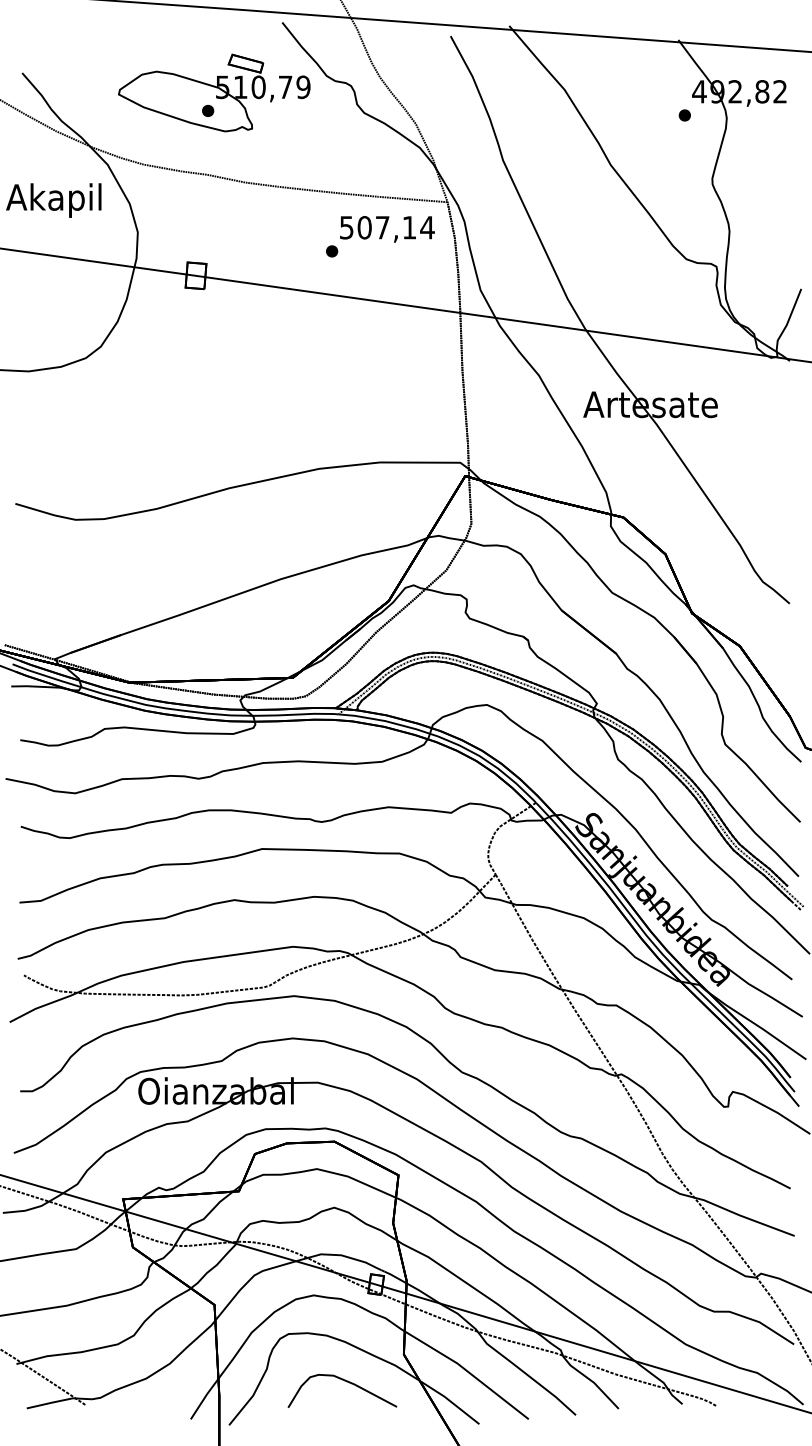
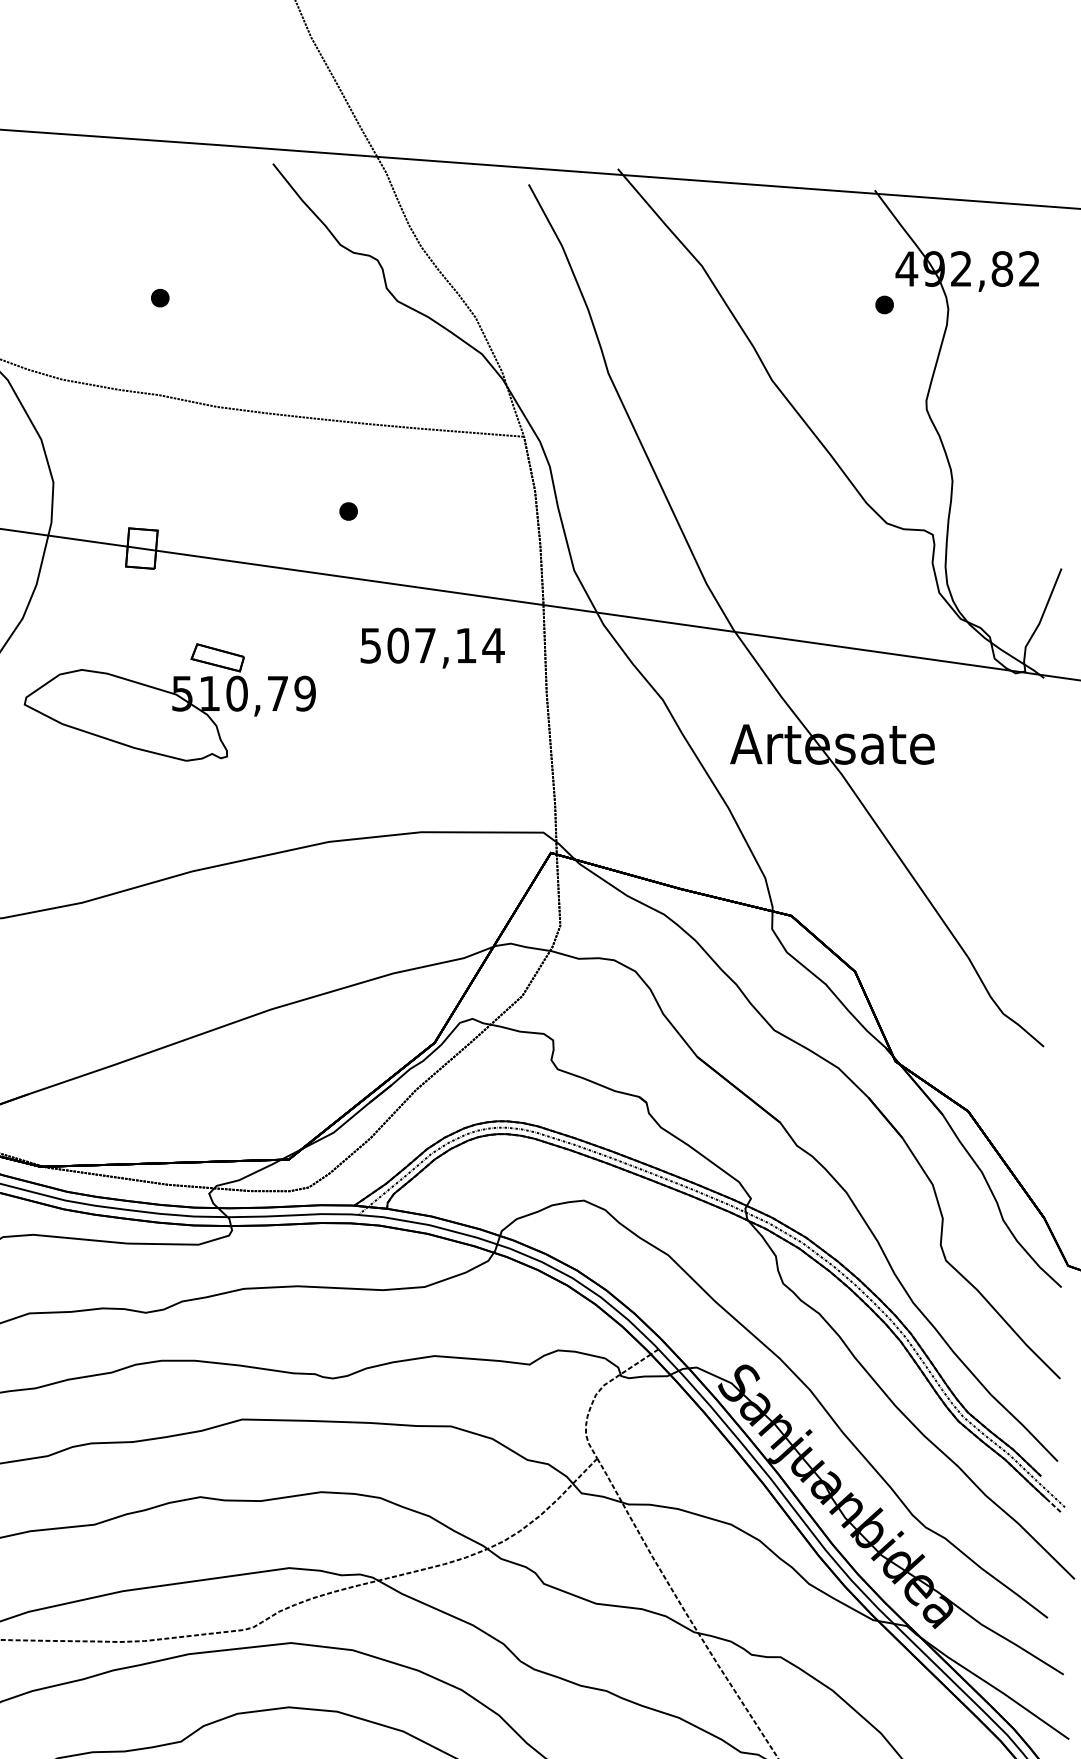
part: (214, 92) -> (169, 701), moved
text: (387, 229) -> (432, 648), moved

